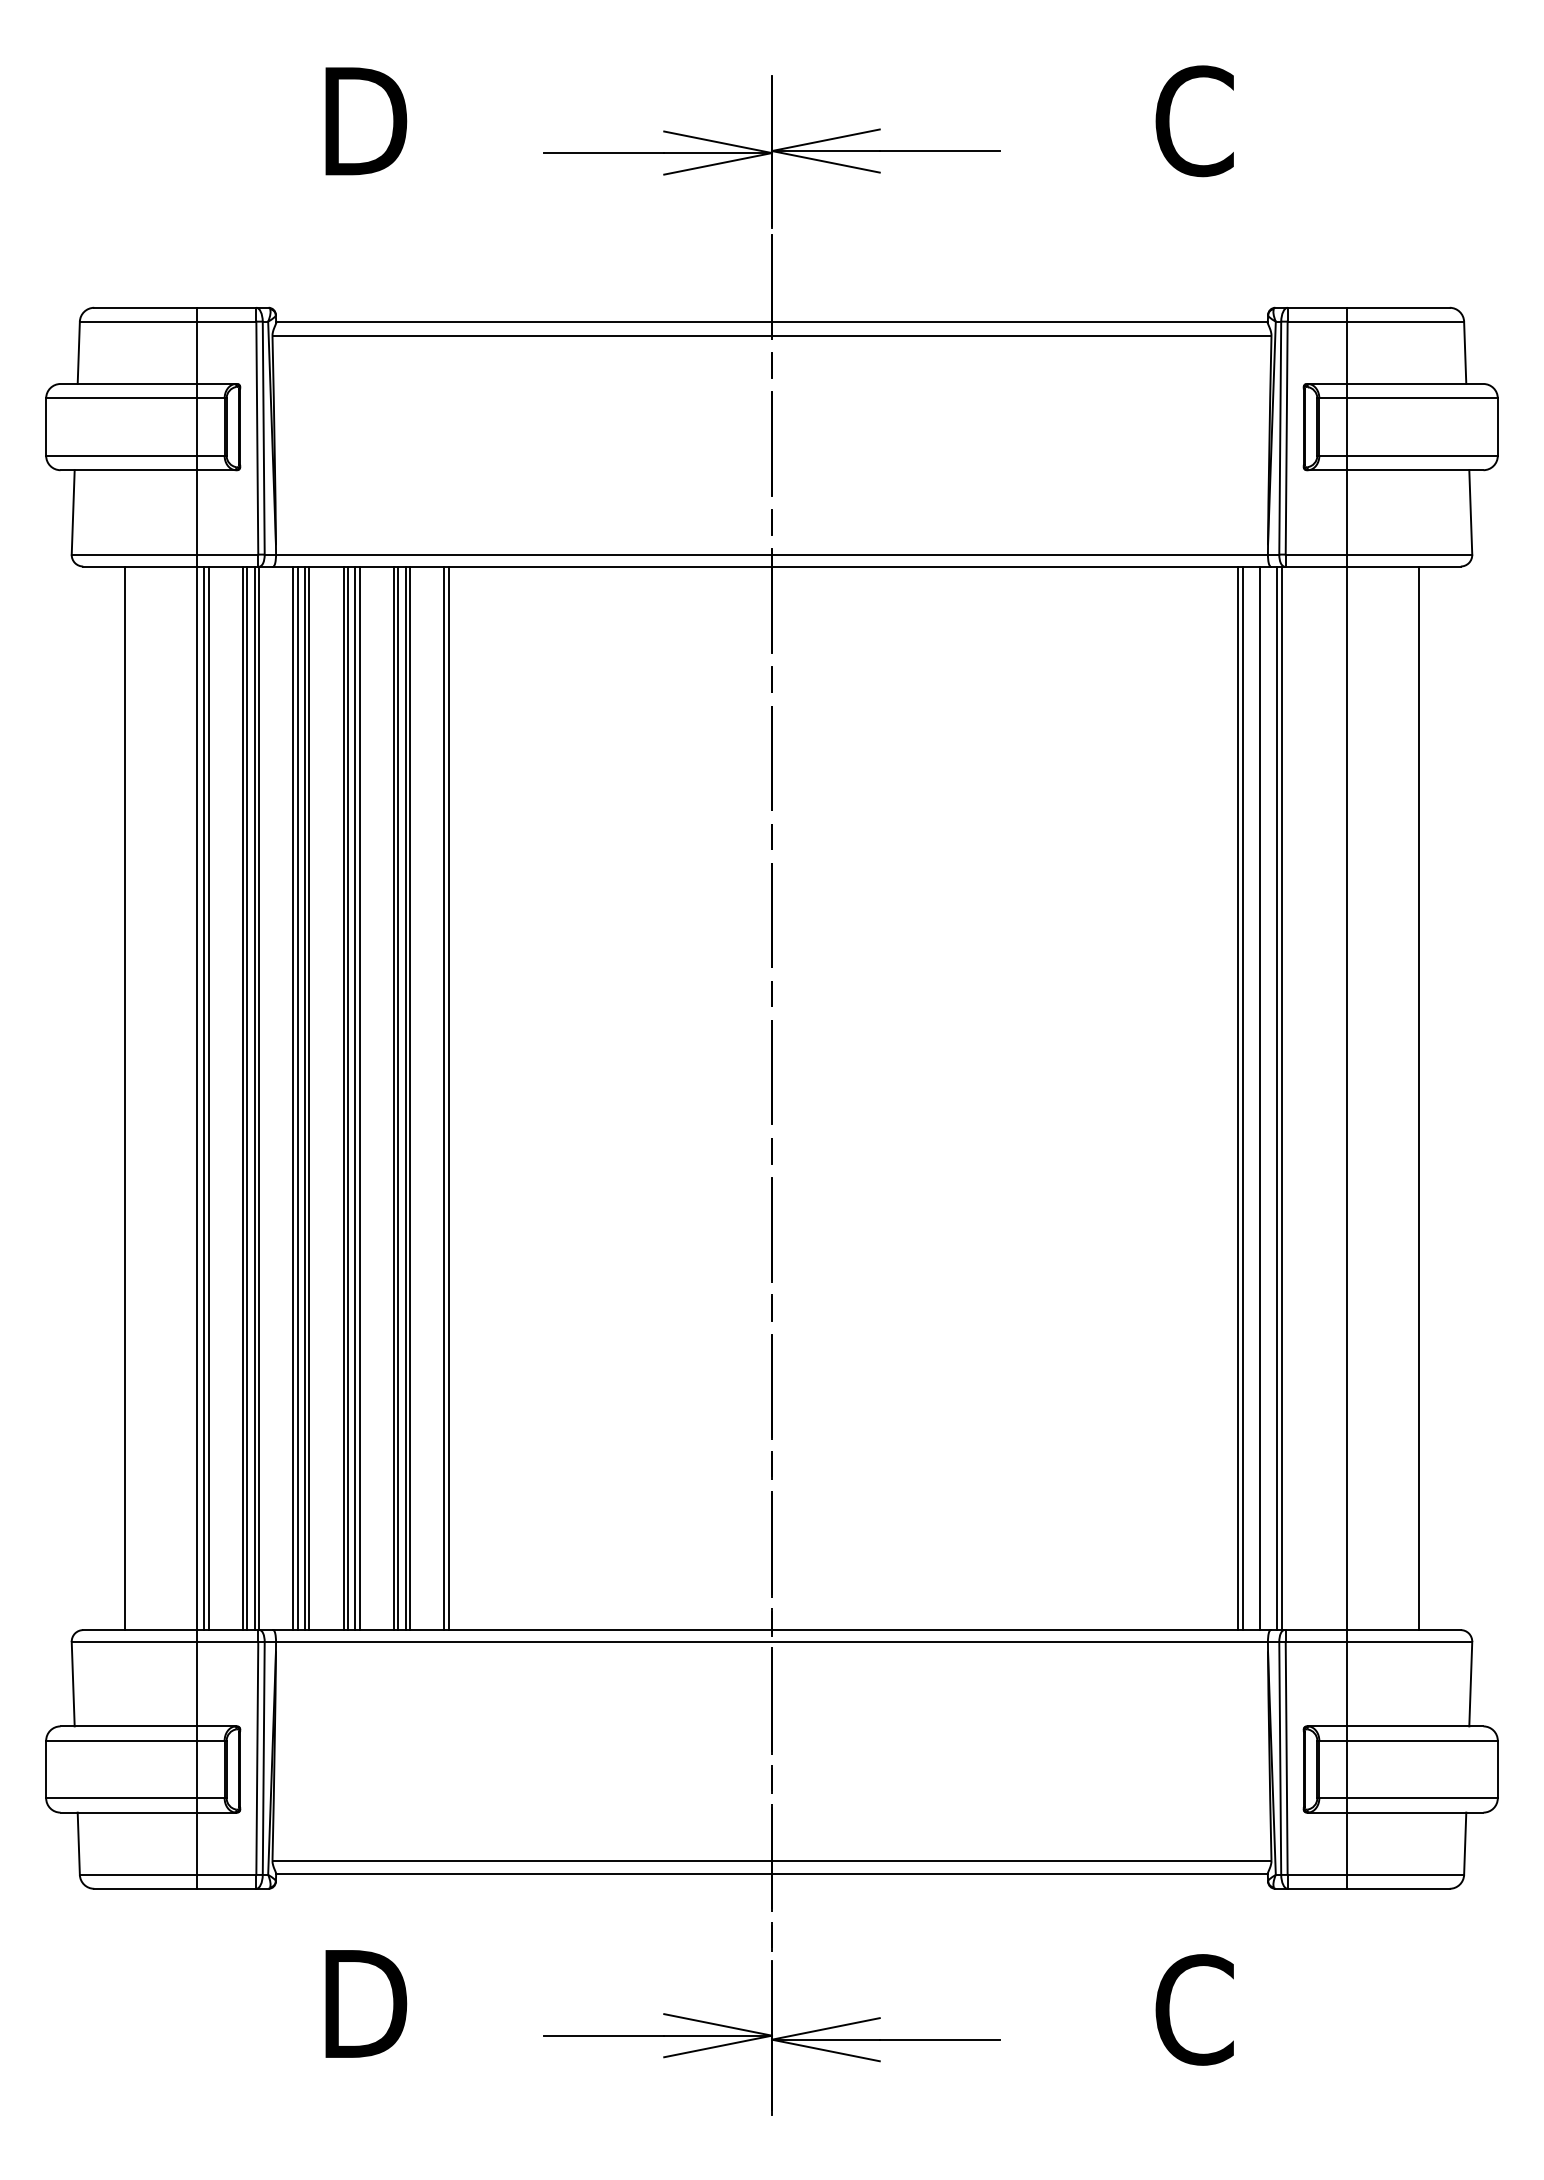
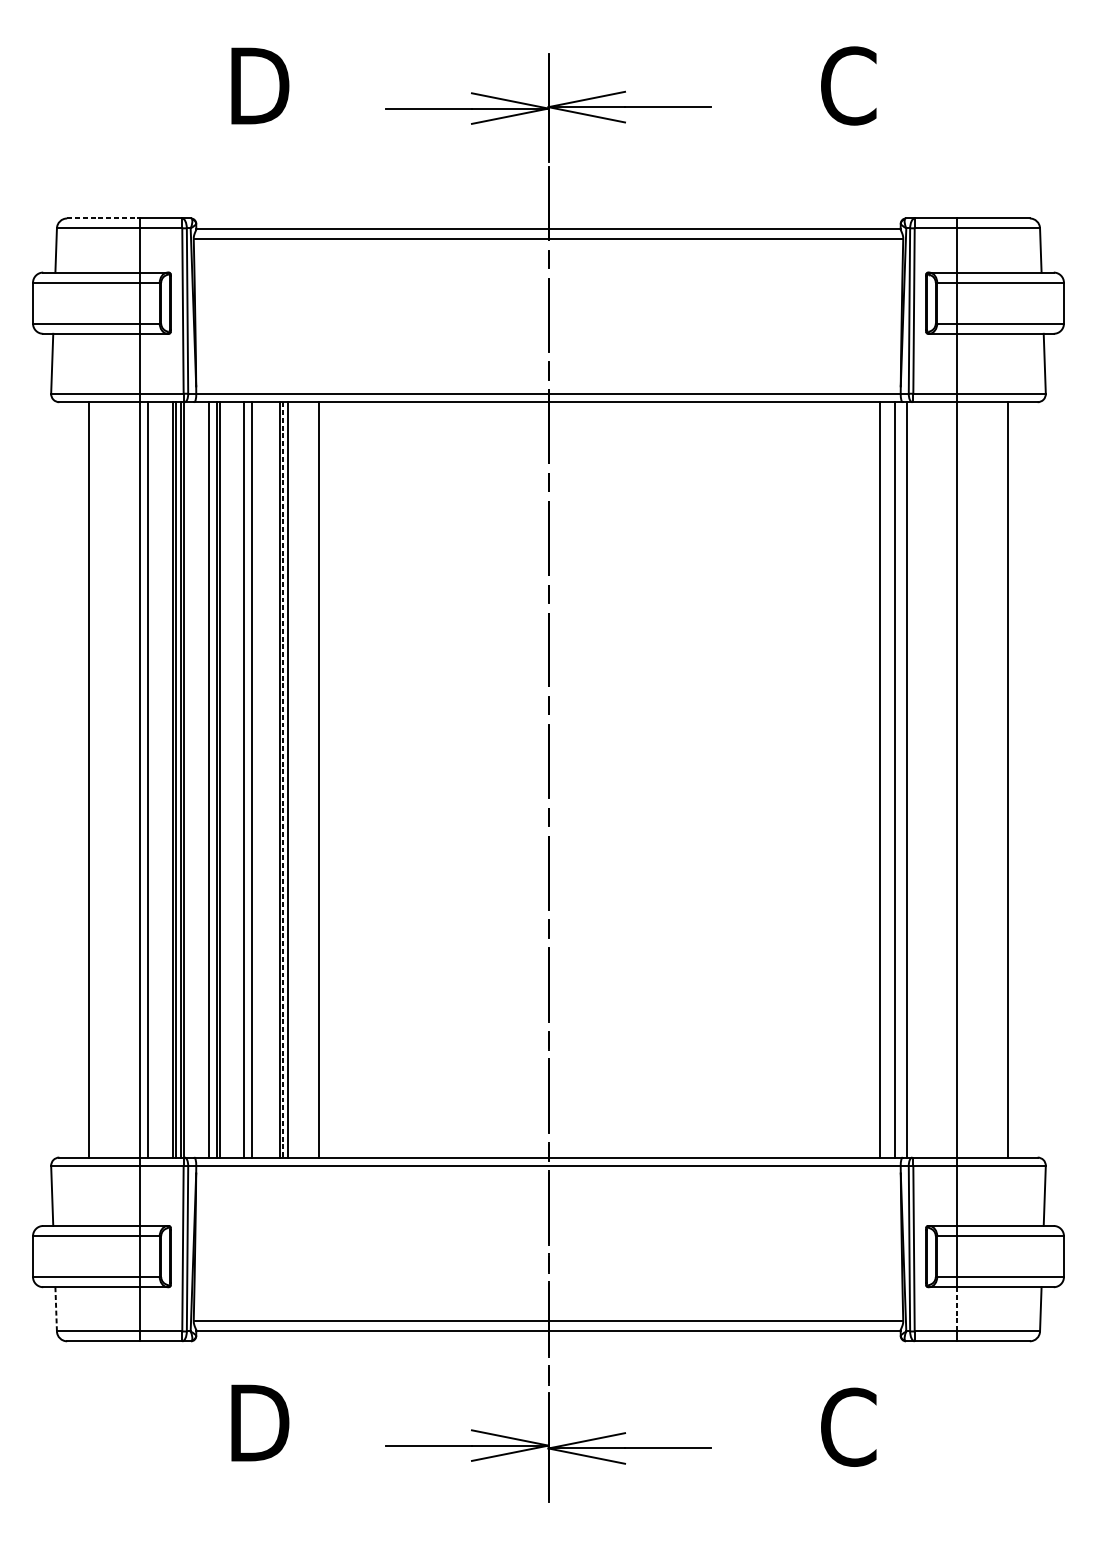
line: (146, 307) -> (104, 218), solid -> dashed
line: (204, 1098) -> (145, 780), removed
line: (297, 1098) -> (211, 780), removed
line: (348, 1098) -> (247, 780), removed
line: (359, 1098) -> (255, 780), removed
line: (398, 1098) -> (283, 780), solid -> dashed
line: (409, 1098) -> (291, 780), removed
line: (444, 1098) -> (315, 780), removed
line: (1242, 1098) -> (882, 780), removed
line: (1281, 1098) -> (910, 780), removed
line: (78, 1844) -> (55, 1309), solid -> dashed
line: (1346, 1844) -> (956, 1309), solid -> dashed

